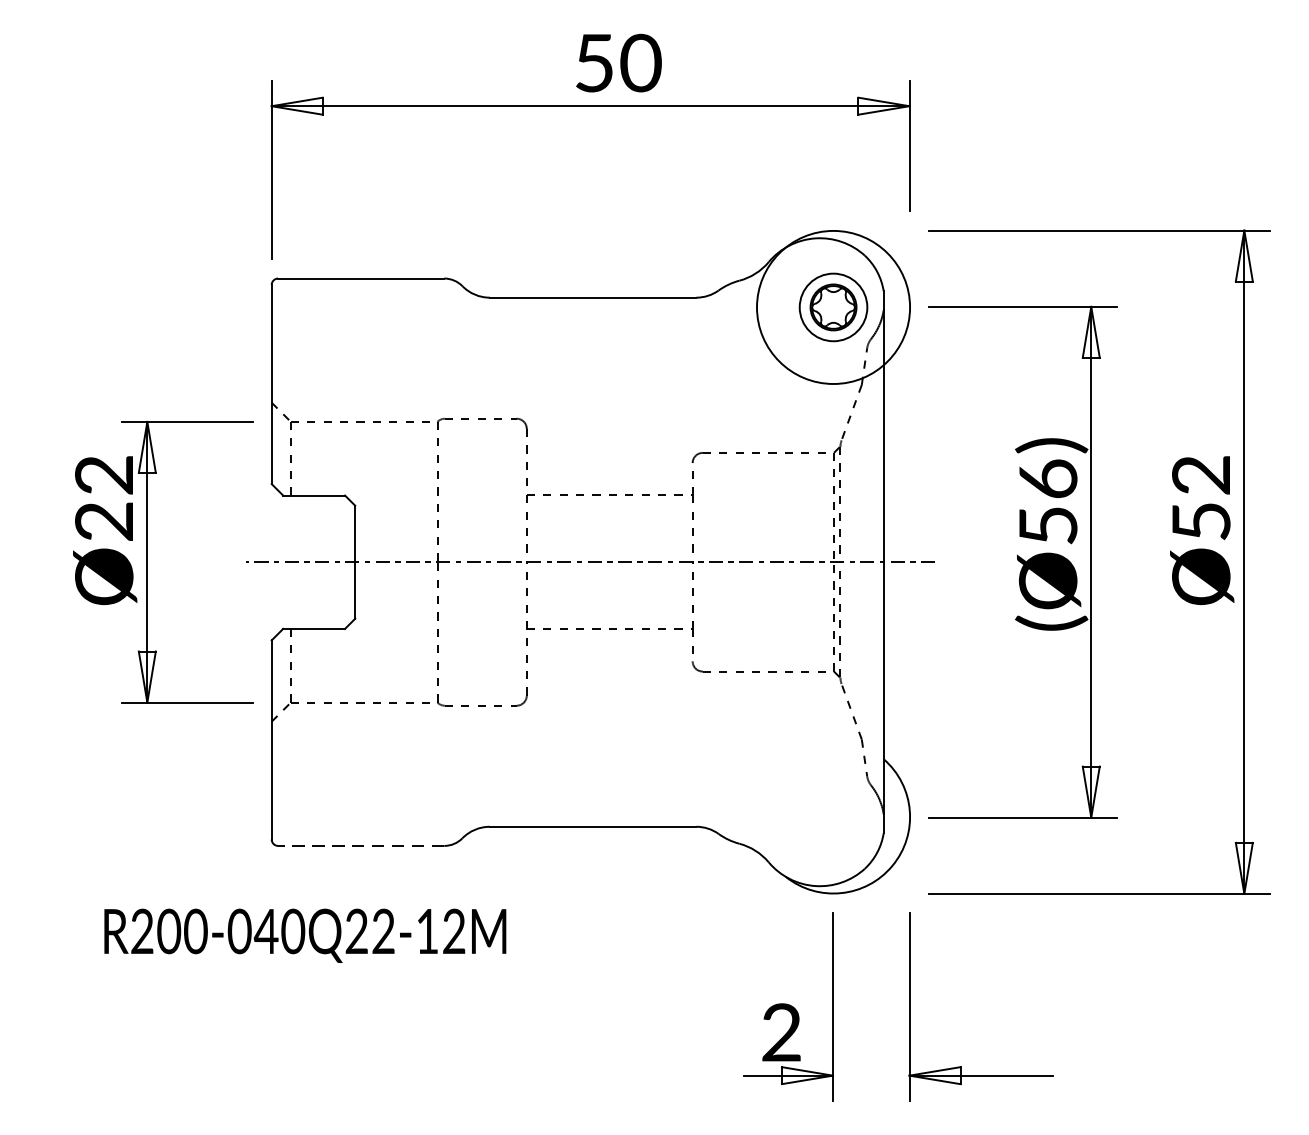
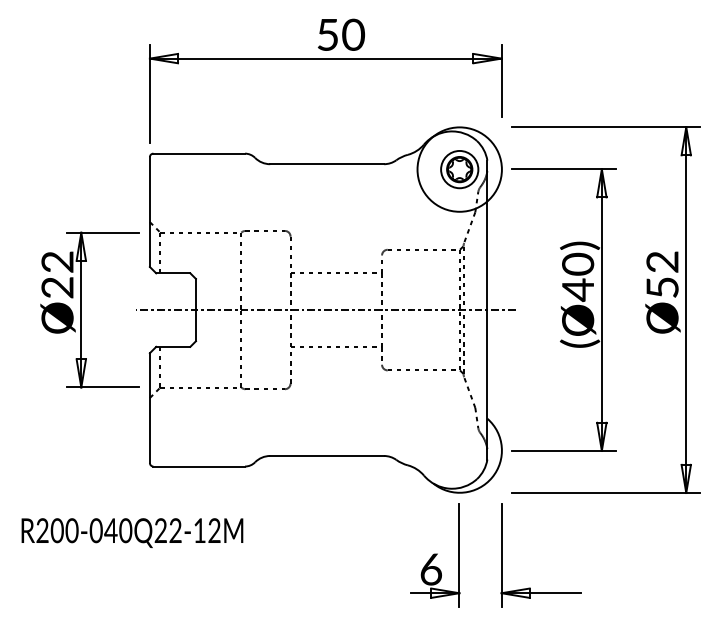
text: (1048, 501) -> (578, 276), (Ø56) -> (Ø40)
line: (361, 845) -> (199, 466), dashed -> solid
text: (305, 936) -> (132, 533), moved
text: (782, 1032) -> (431, 569), 2 -> 6

